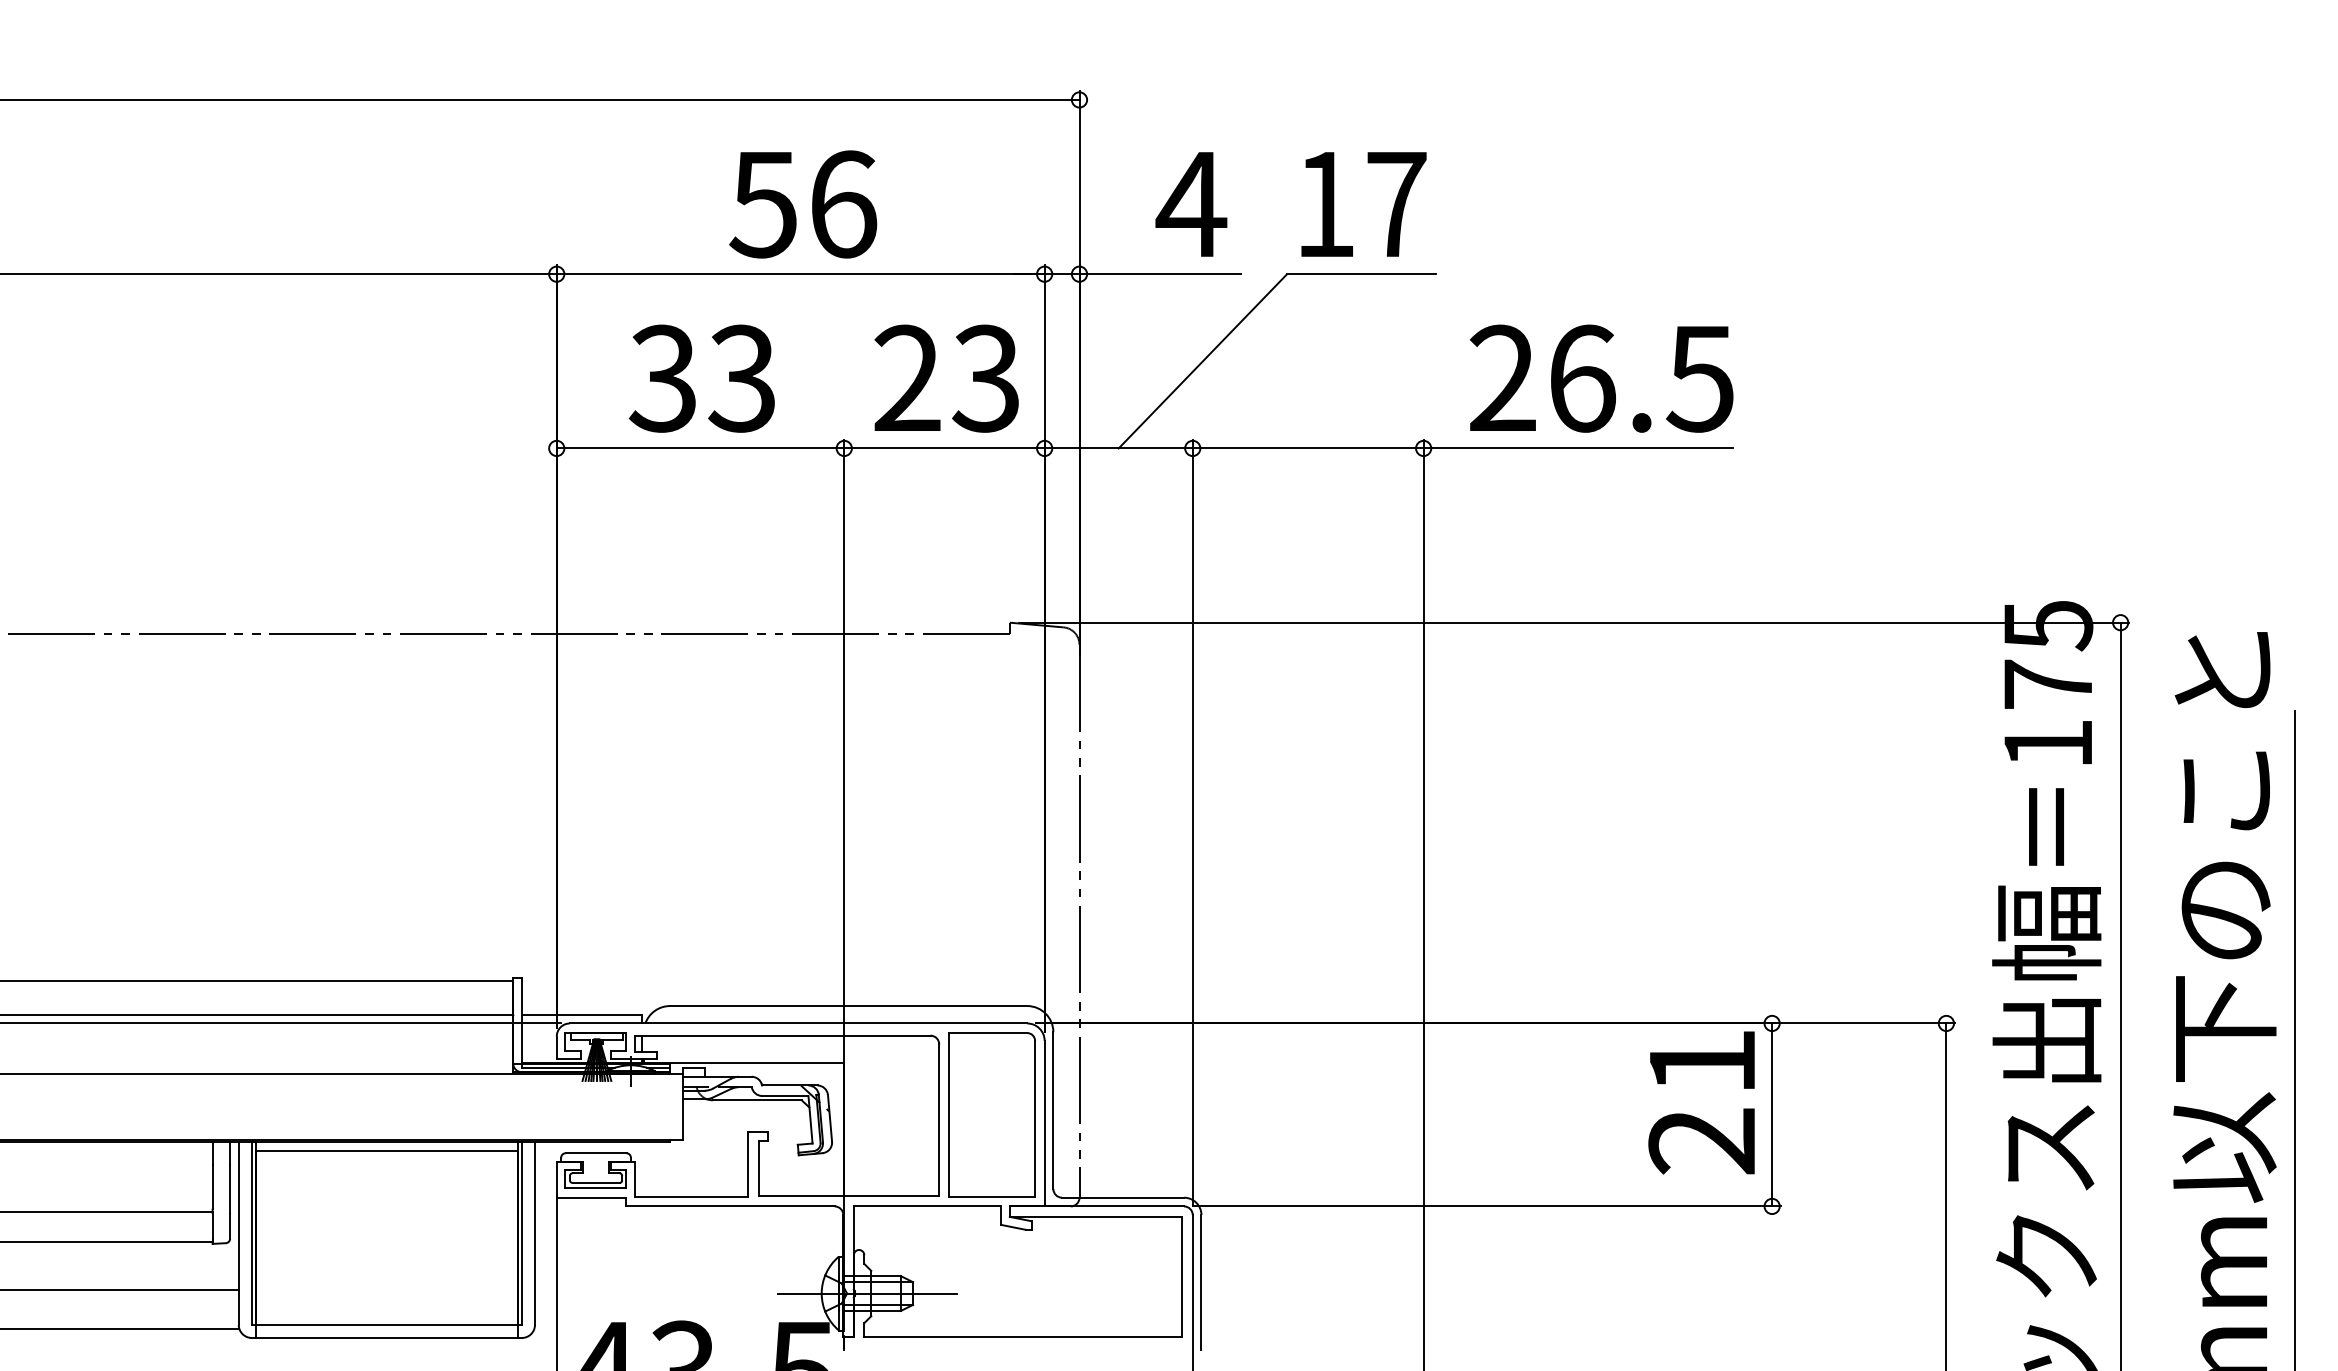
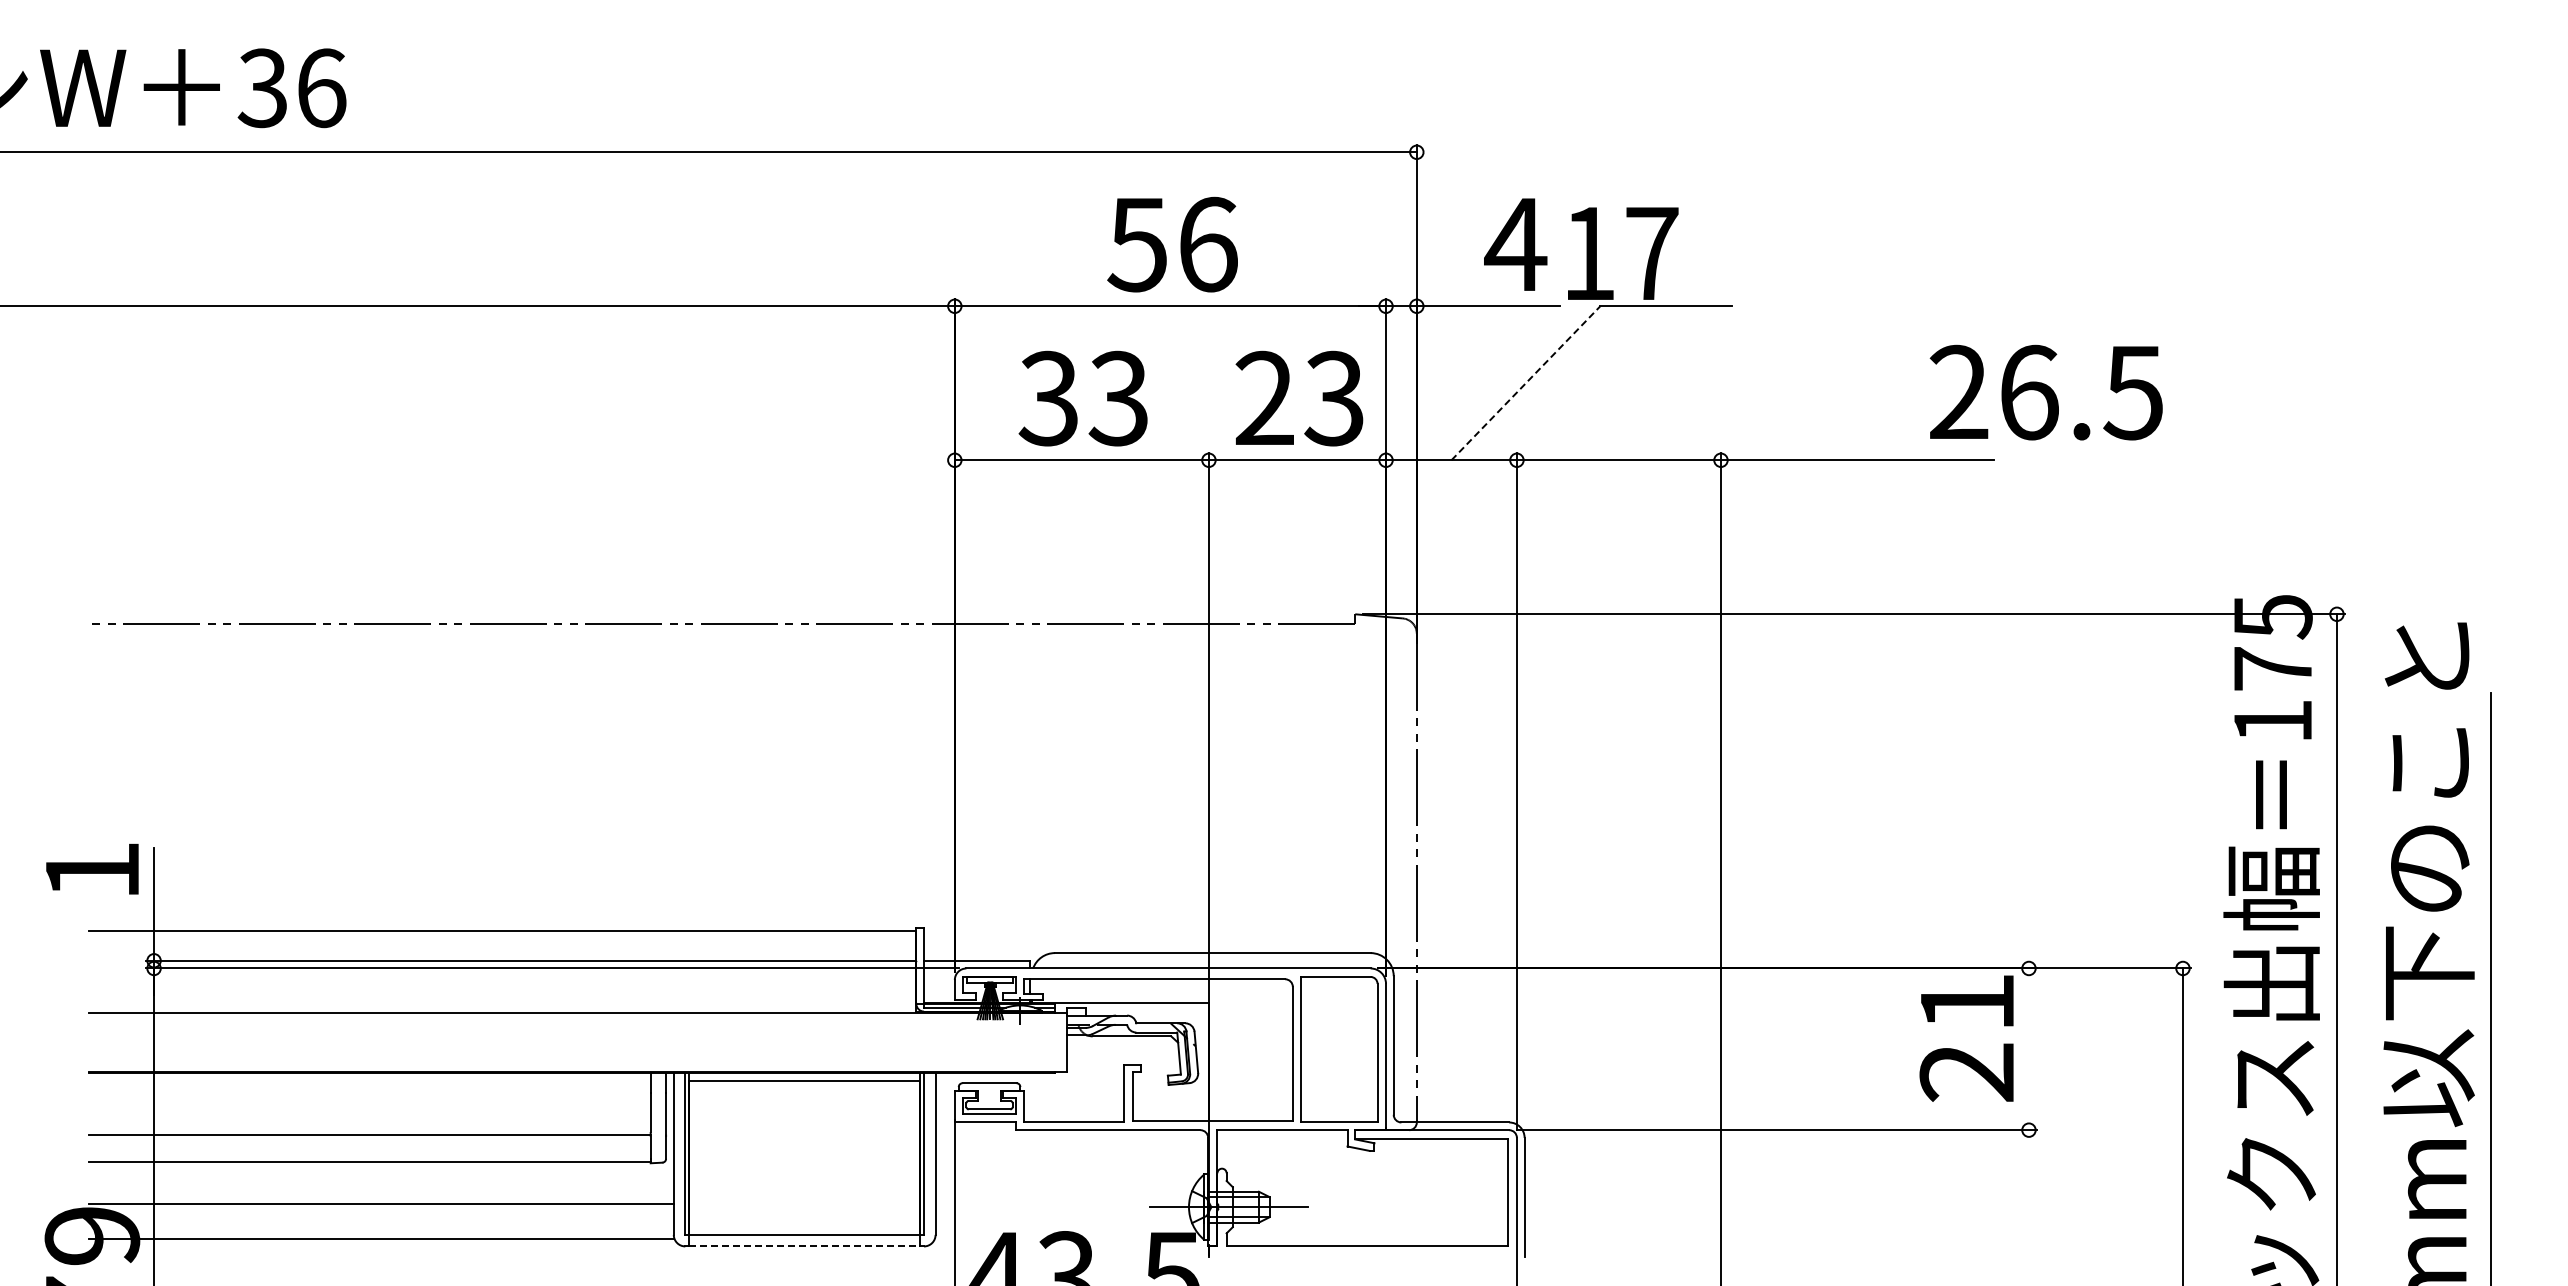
text: (1364, 204) -> (1623, 253), moved
line: (1203, 360) -> (1526, 382), solid -> dashed
text: (1600, 378) -> (2045, 392), moved
line: (1771, 1115) -> (2028, 1049), removed
line: (387, 1338) -> (805, 1246), solid -> dashed

